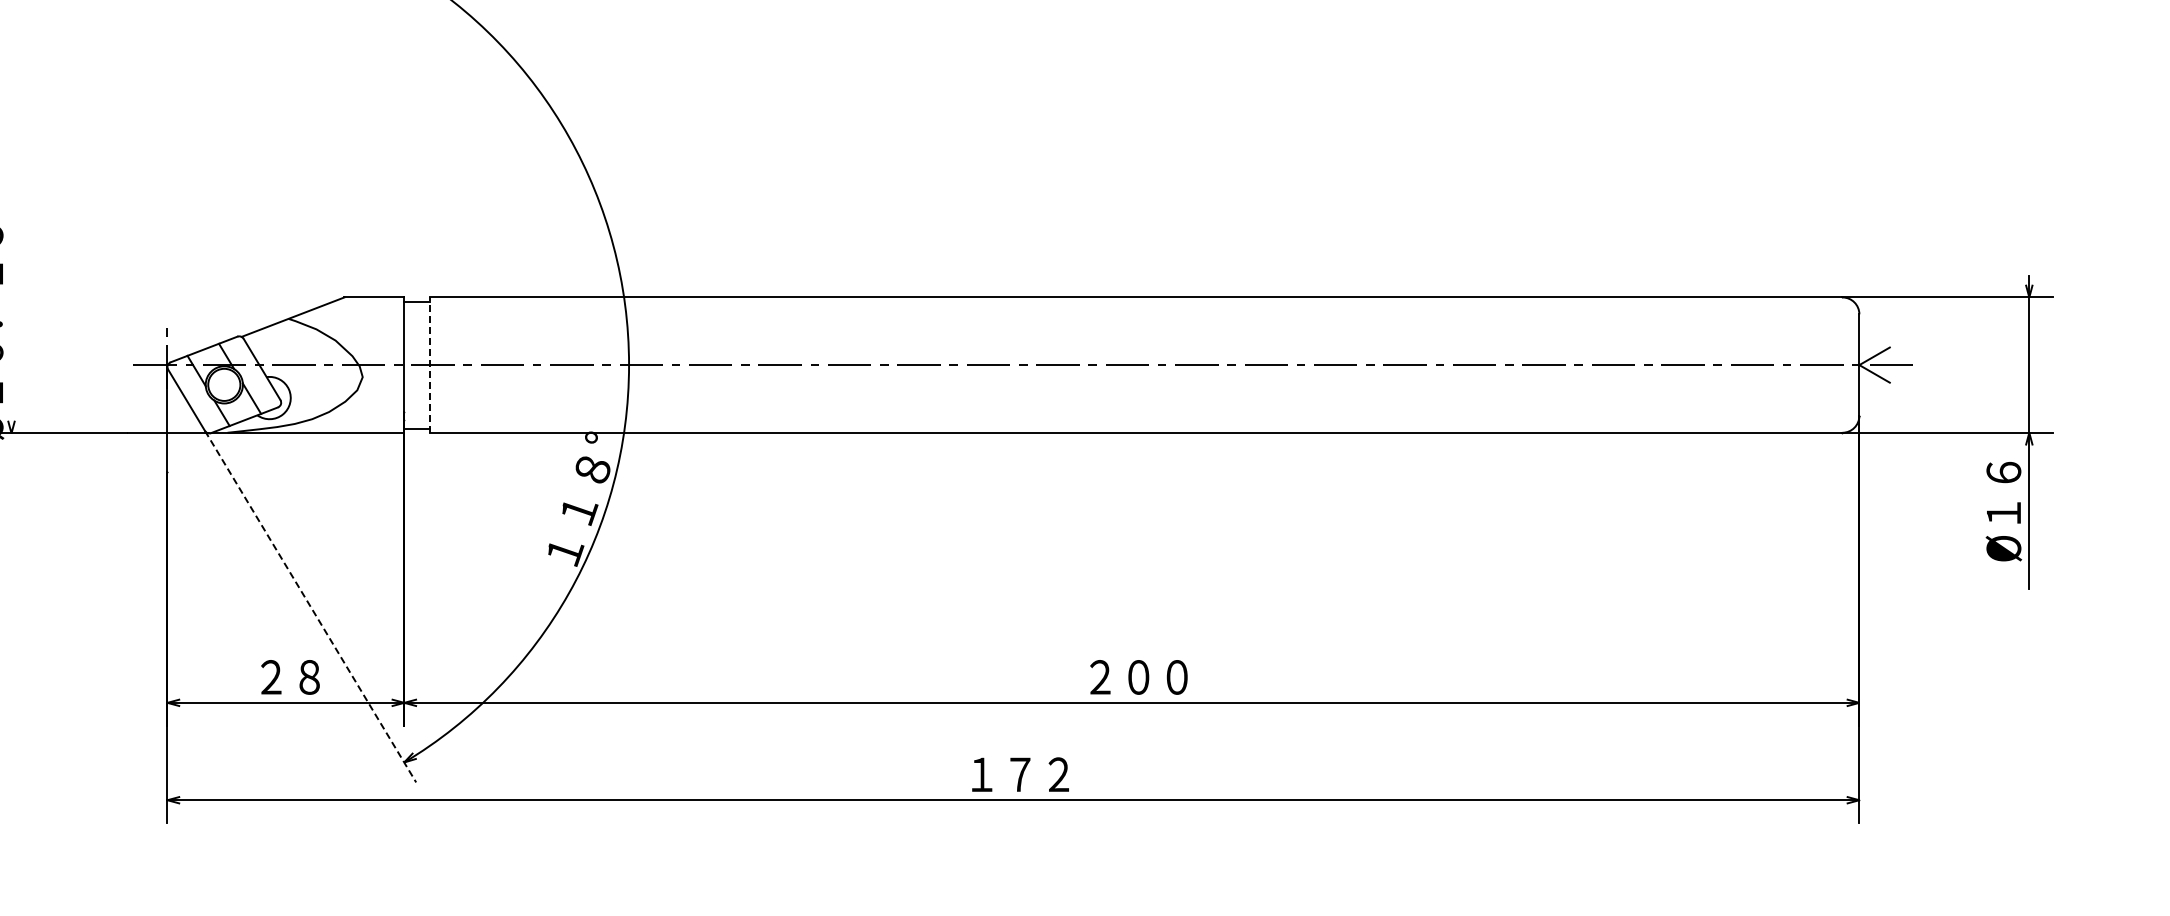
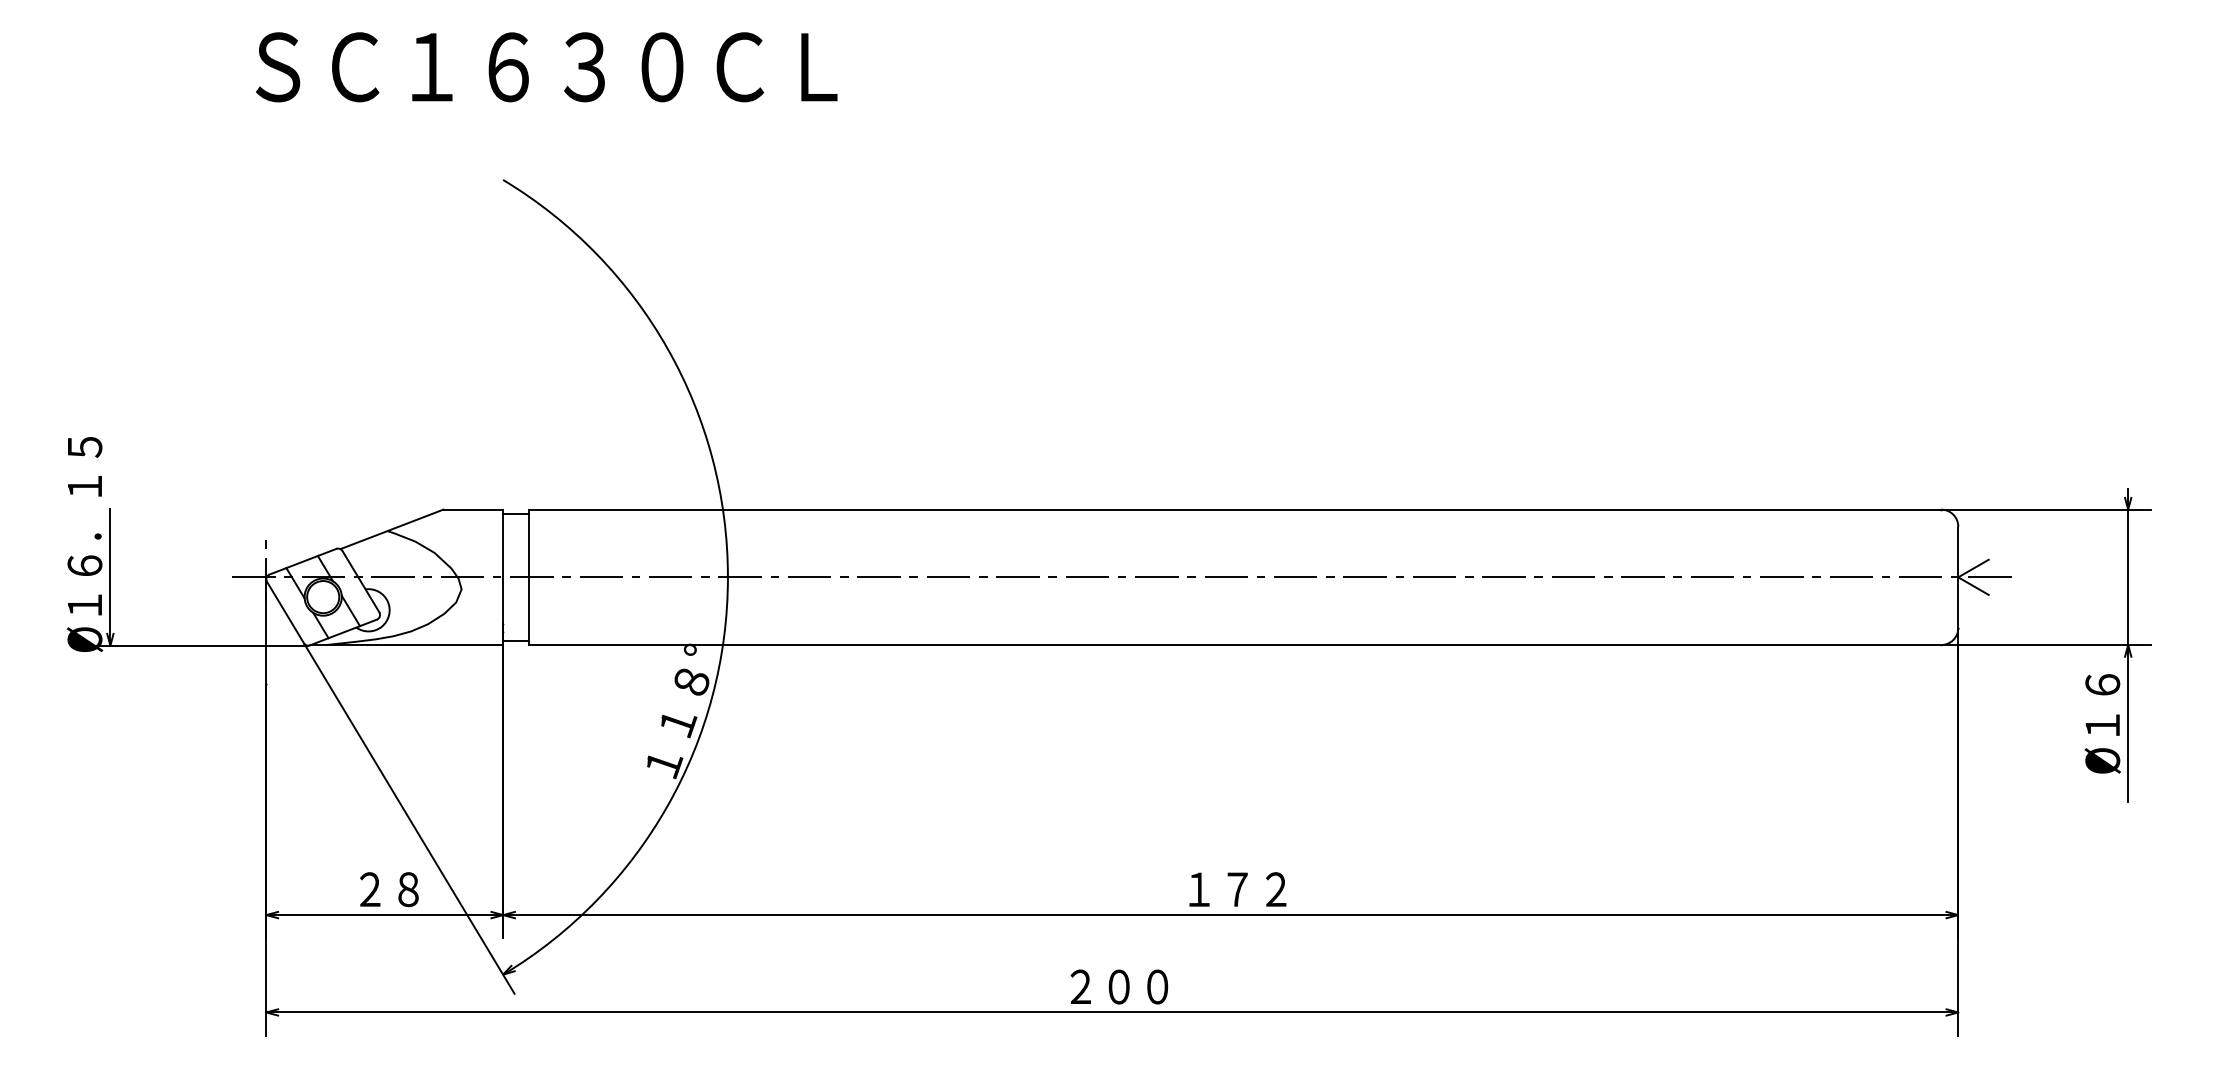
line: (11, 365) -> (110, 577), added
line: (429, 365) -> (528, 577), dashed -> solid
line: (310, 607) -> (409, 819), dashed -> solid
text: (1138, 677) -> (1237, 889), ２００ -> １７２
text: (1020, 774) -> (1119, 986), １７２ -> ２００

